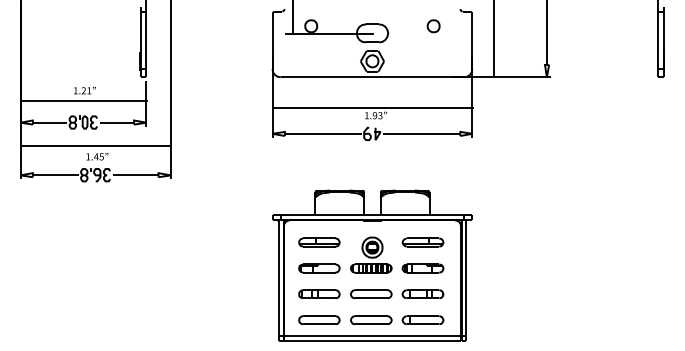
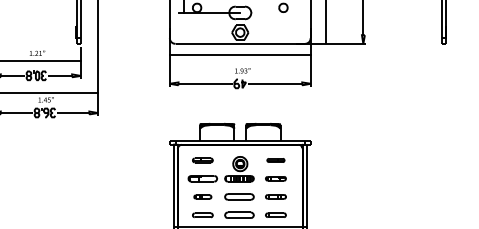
line: (372, 107) -> (240, 54), moved
part: (319, 242) -> (202, 160), size x0.7
part: (422, 242) -> (275, 160), size x0.6
part: (422, 268) -> (275, 178), size x0.7
part: (422, 293) -> (275, 196), size x0.7
part: (319, 294) -> (202, 197), size x0.6
part: (422, 319) -> (275, 214), size x0.7
part: (319, 320) -> (202, 215), size x0.7

